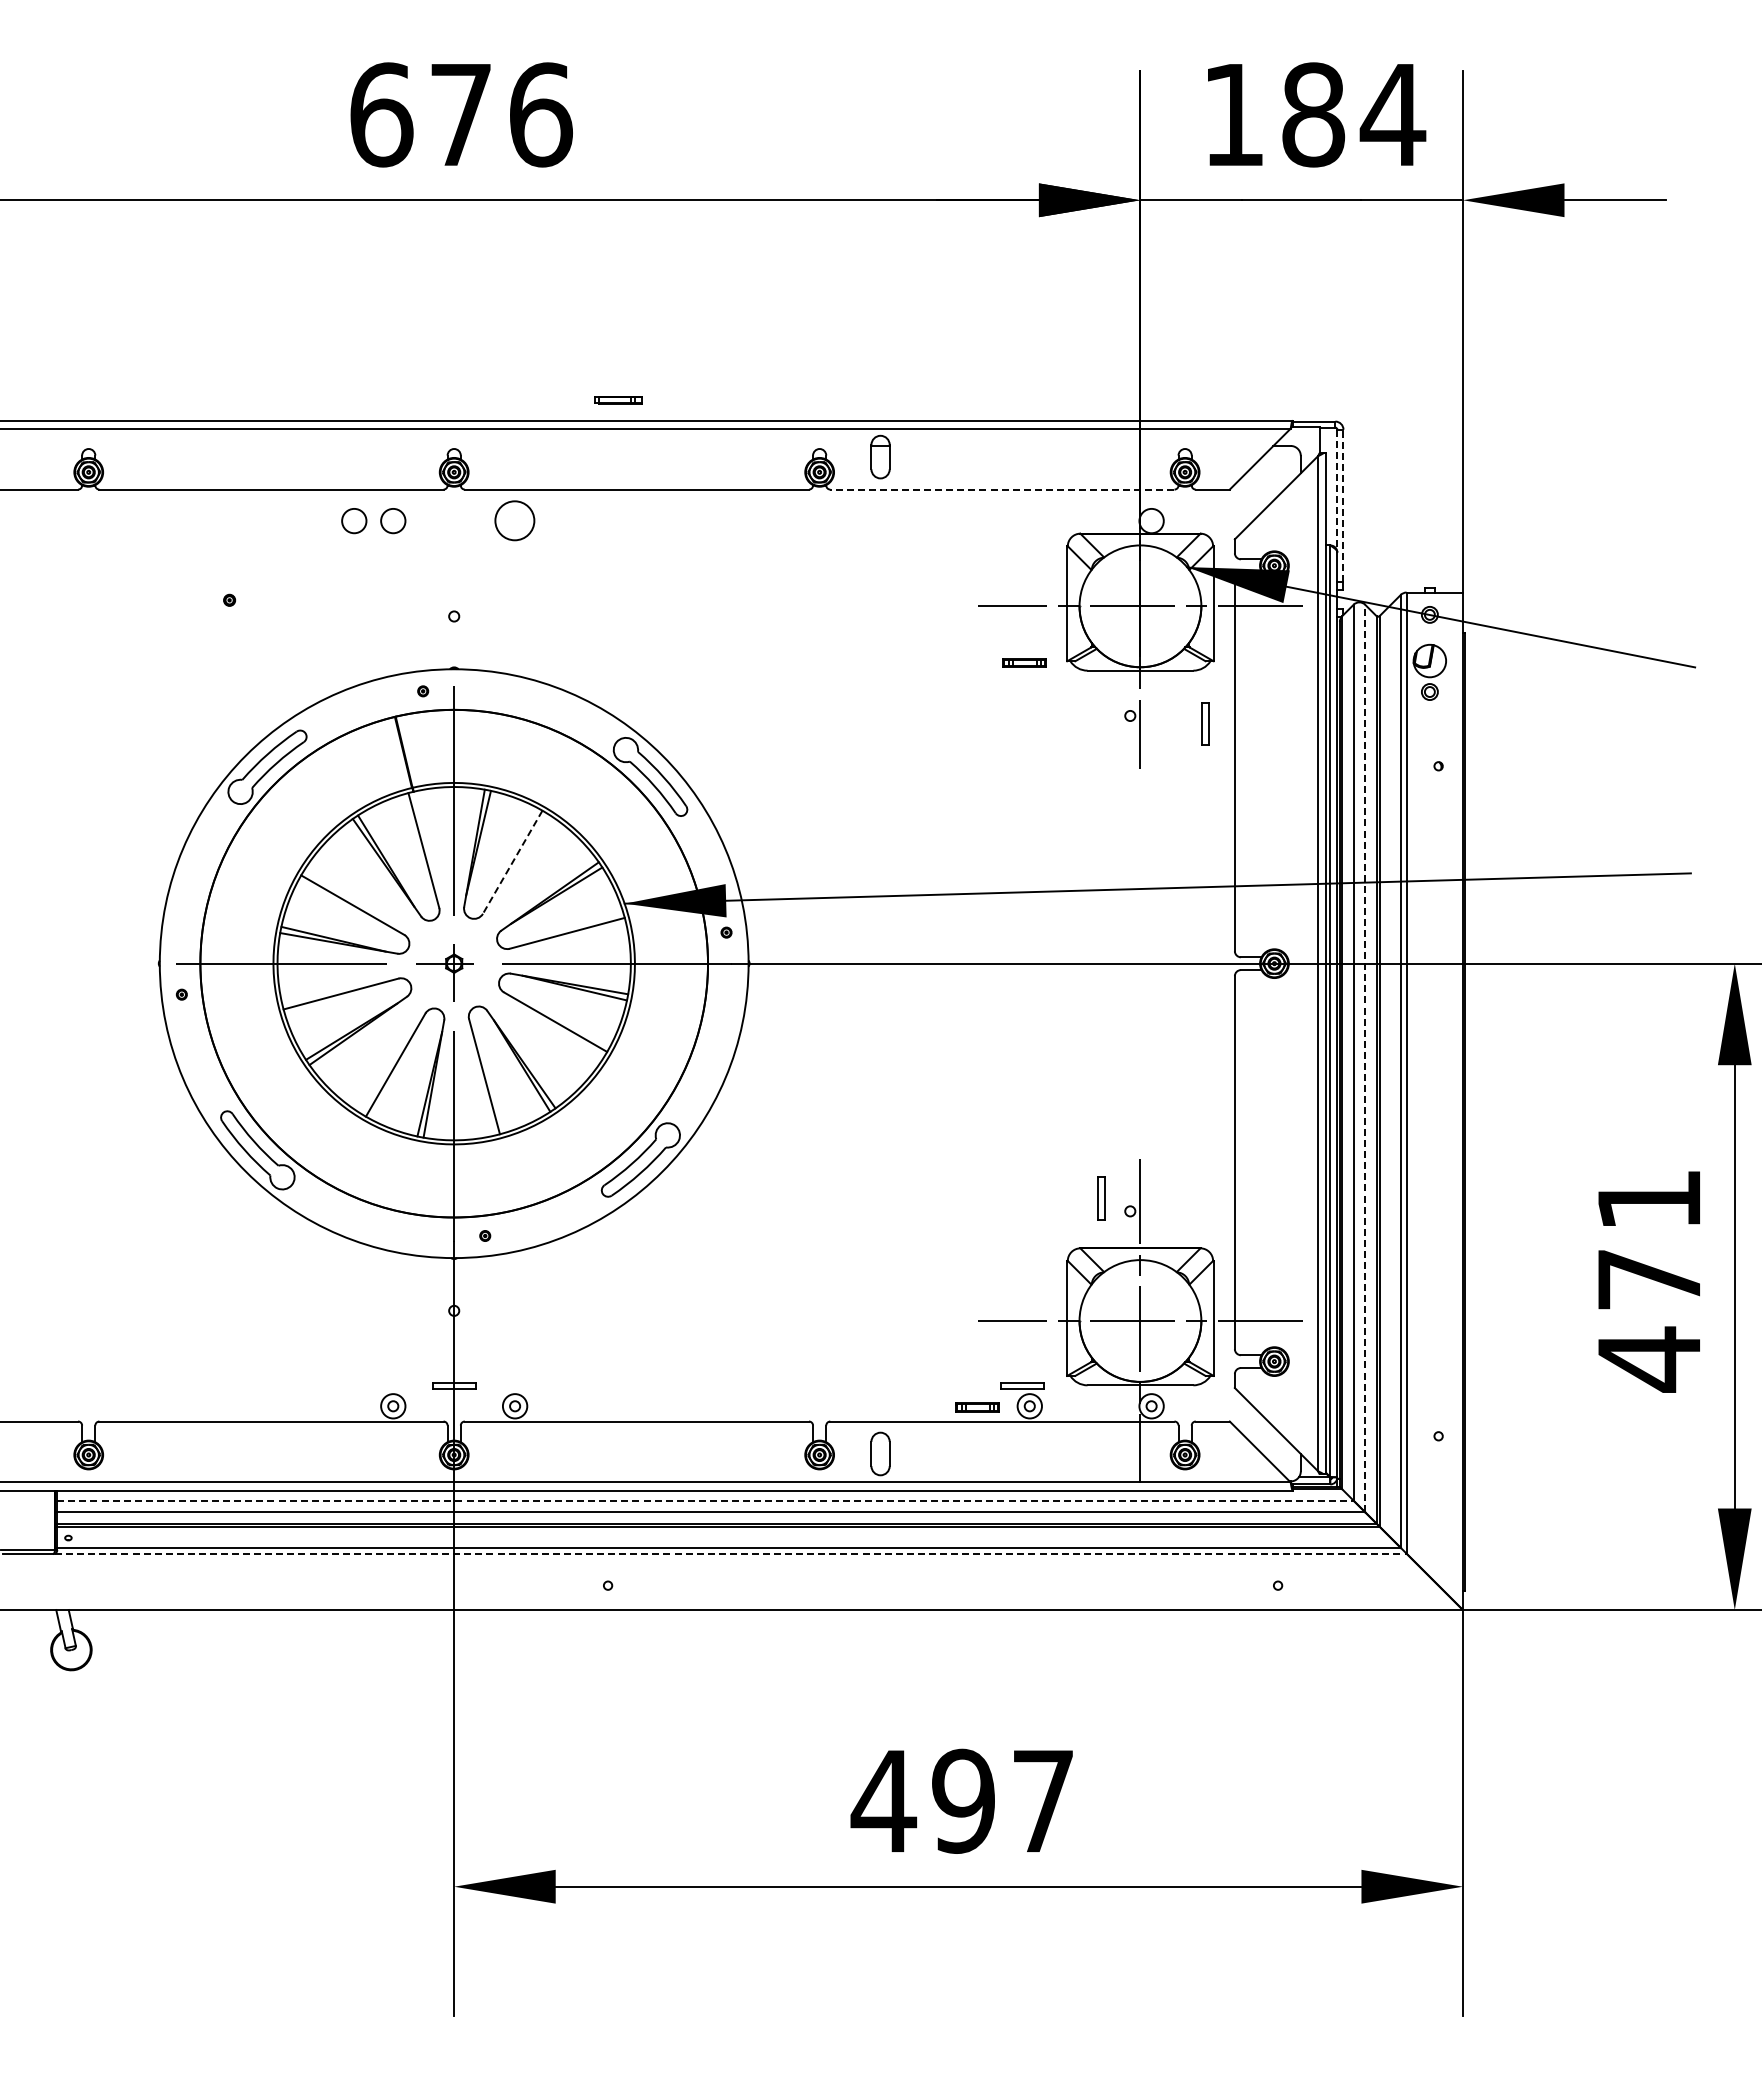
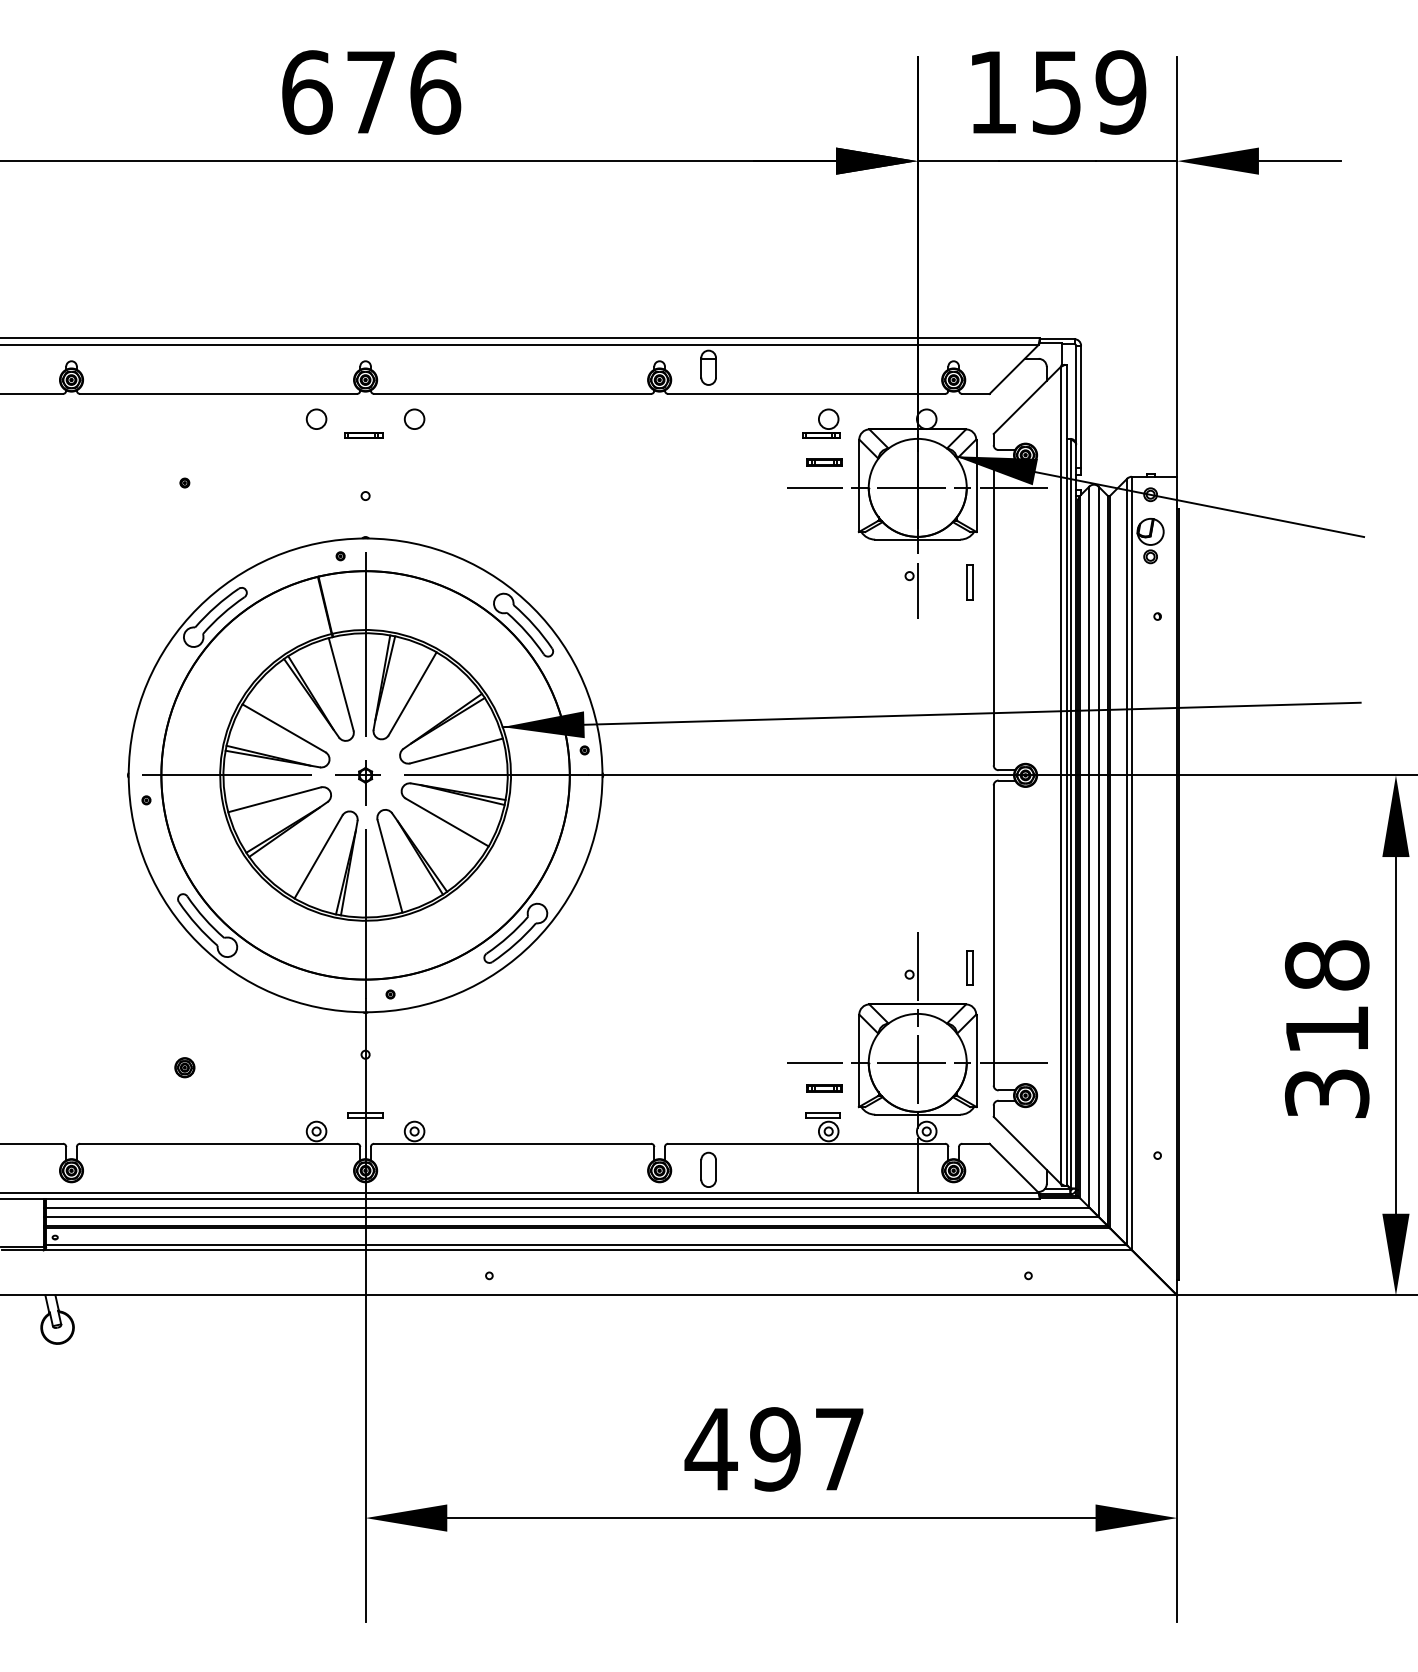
text: (1354, 114) -> (1089, 92), 184 -> 159
part: (618, 400) -> (364, 435), moved
line: (1001, 489) -> (805, 393), dashed -> solid
line: (1337, 491) -> (1076, 395), dashed -> solid
line: (1343, 505) -> (1081, 406), dashed -> solid
circle: (354, 521) -> (285, 419), removed
circle: (515, 521) -> (414, 419), size x0.62
part: (1020, 526) -> (821, 423), added
part: (1024, 662) -> (824, 462), moved
line: (512, 862) -> (412, 693), dashed -> solid
line: (1365, 1058) -> (1098, 851), dashed -> solid
part: (1101, 1198) -> (970, 968), moved
text: (1648, 1280) -> (1326, 1030), 471 -> 318
part: (229, 1326) -> (184, 1067), added
part: (977, 1407) -> (824, 1088), moved
line: (705, 1500) -> (567, 1207), dashed -> solid
line: (730, 1553) -> (587, 1249), dashed -> solid

